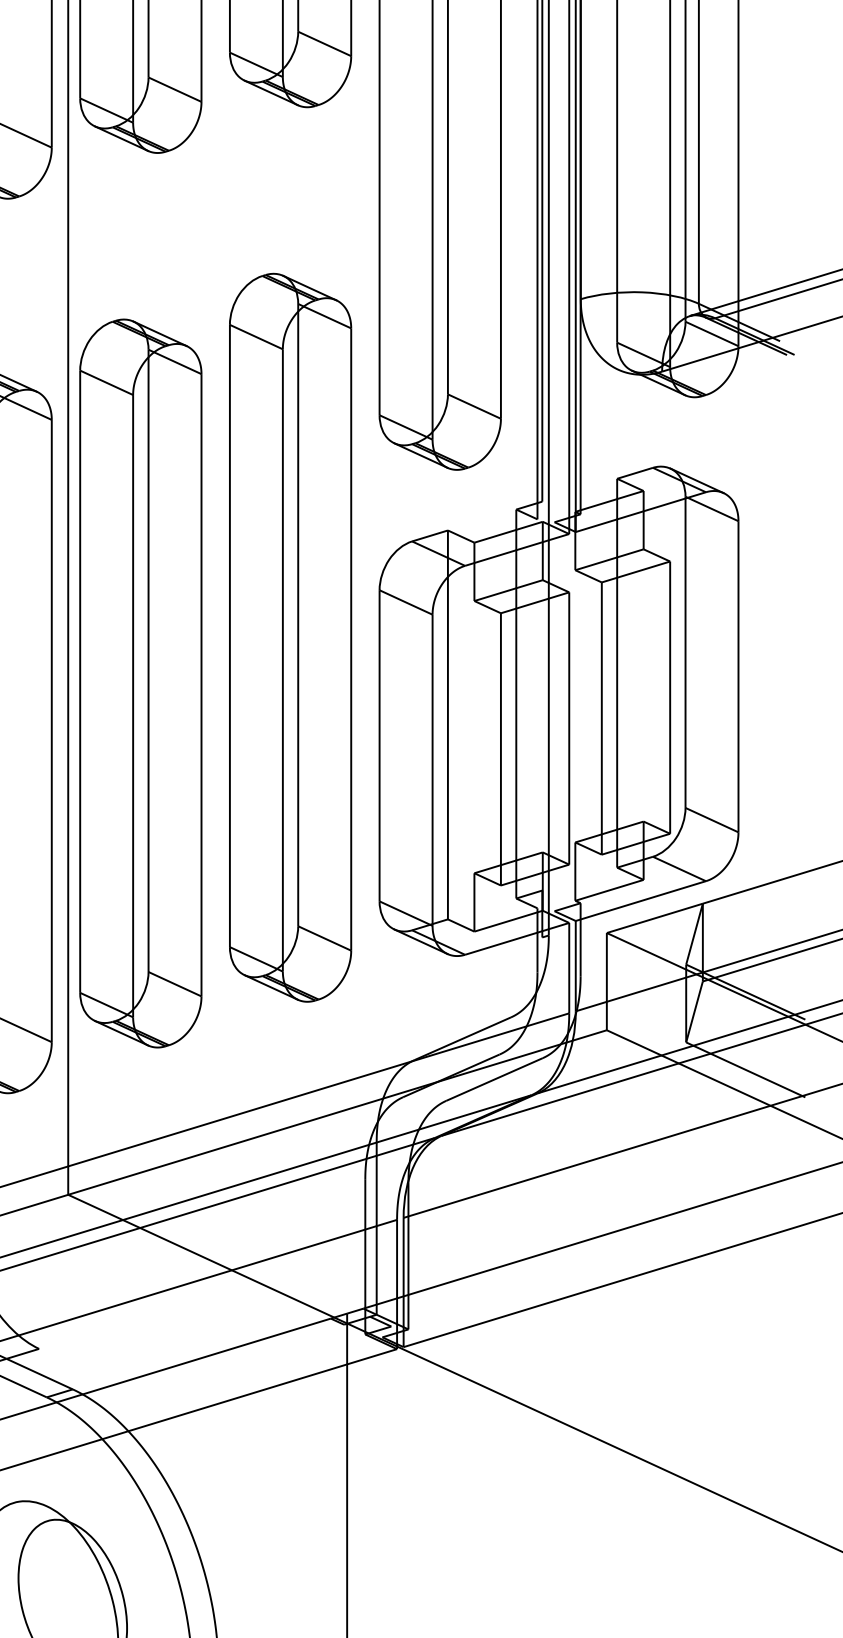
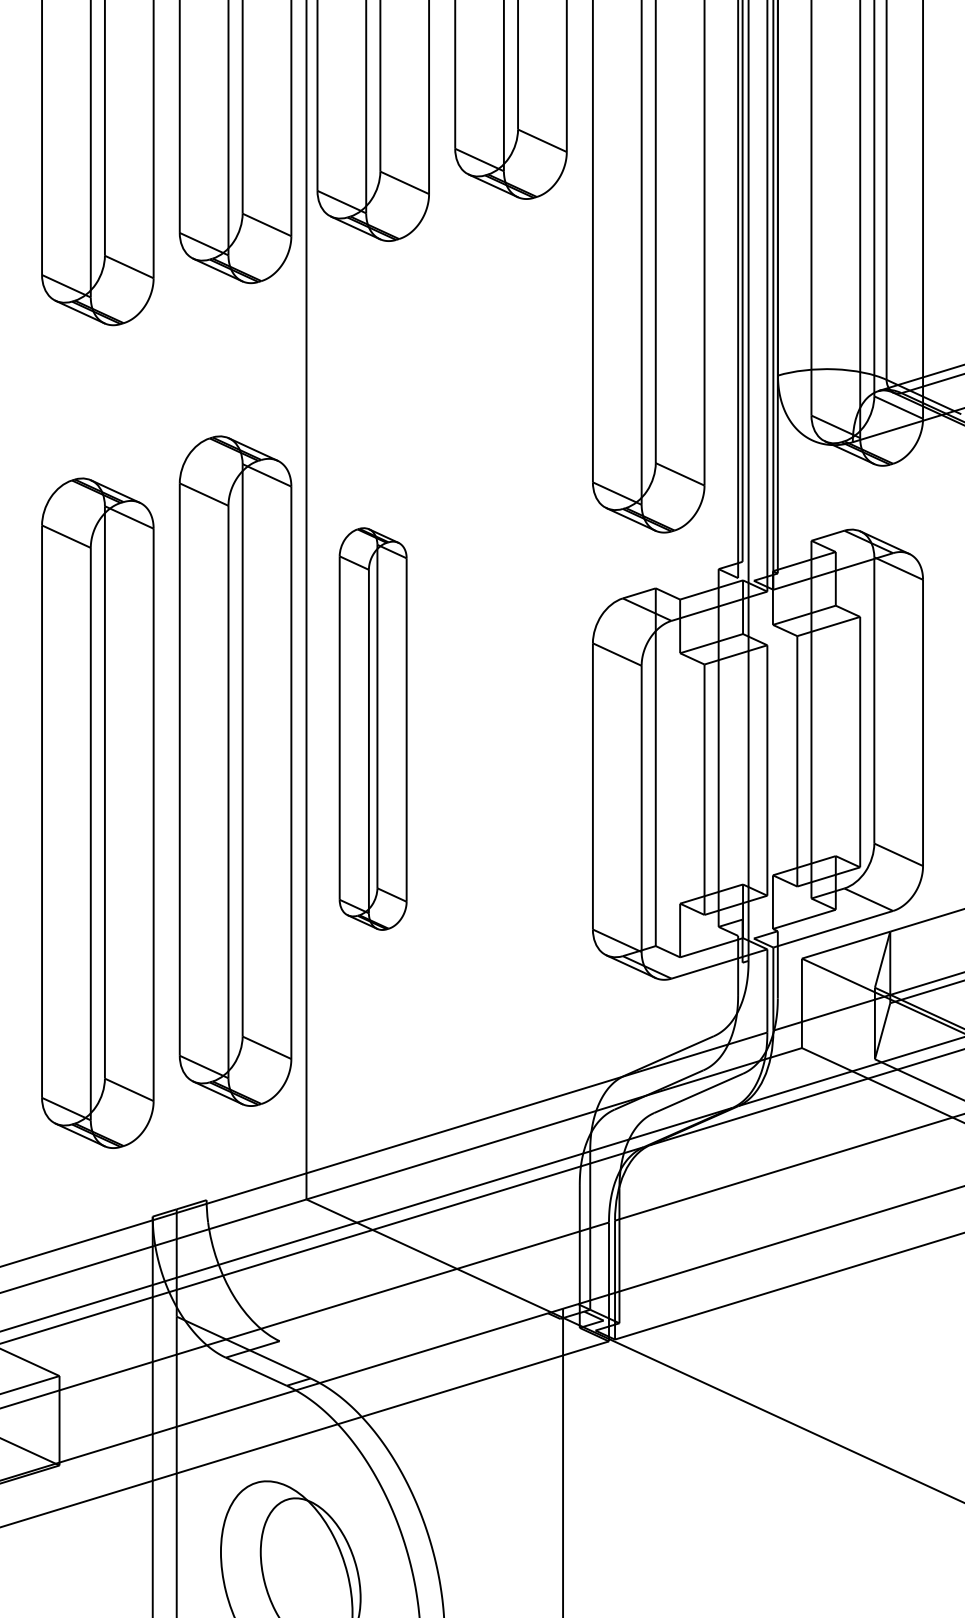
part: (290, 637) -> (510, 686), removed
part: (139, 682) -> (372, 728), size x0.6

